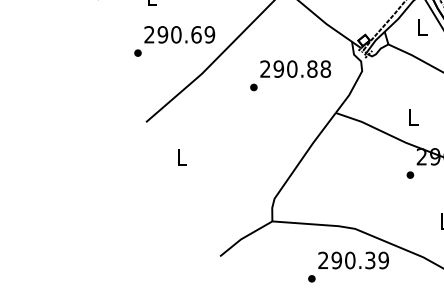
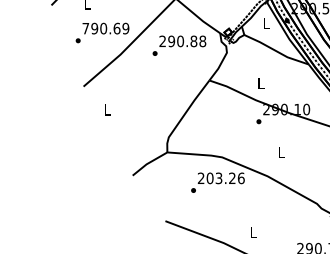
text: (148, 34) -> (85, 28), 290.69 -> 790.69
text: (290, 75) -> (179, 45), moved
text: (359, 260) -> (225, 178), 290.39 -> 203.26

